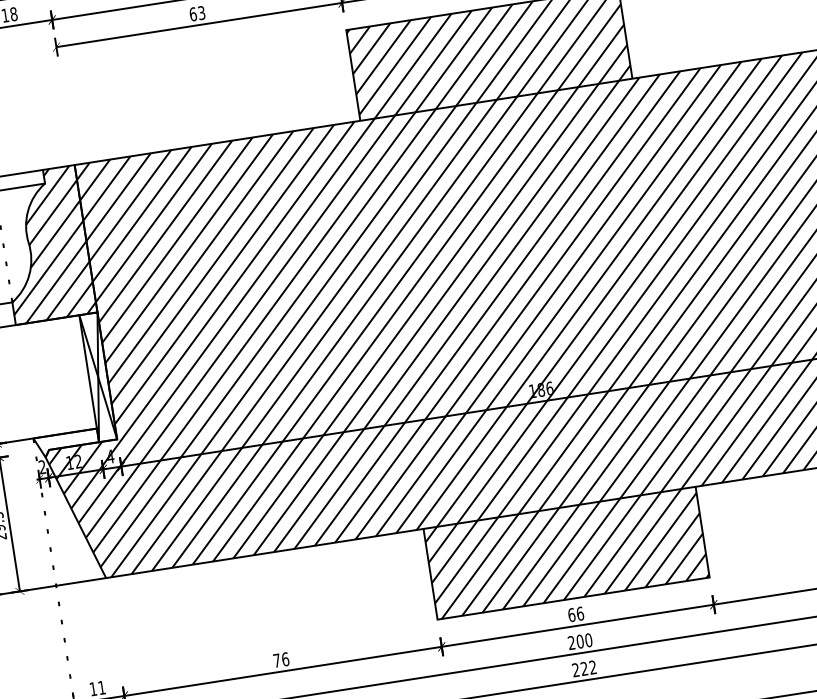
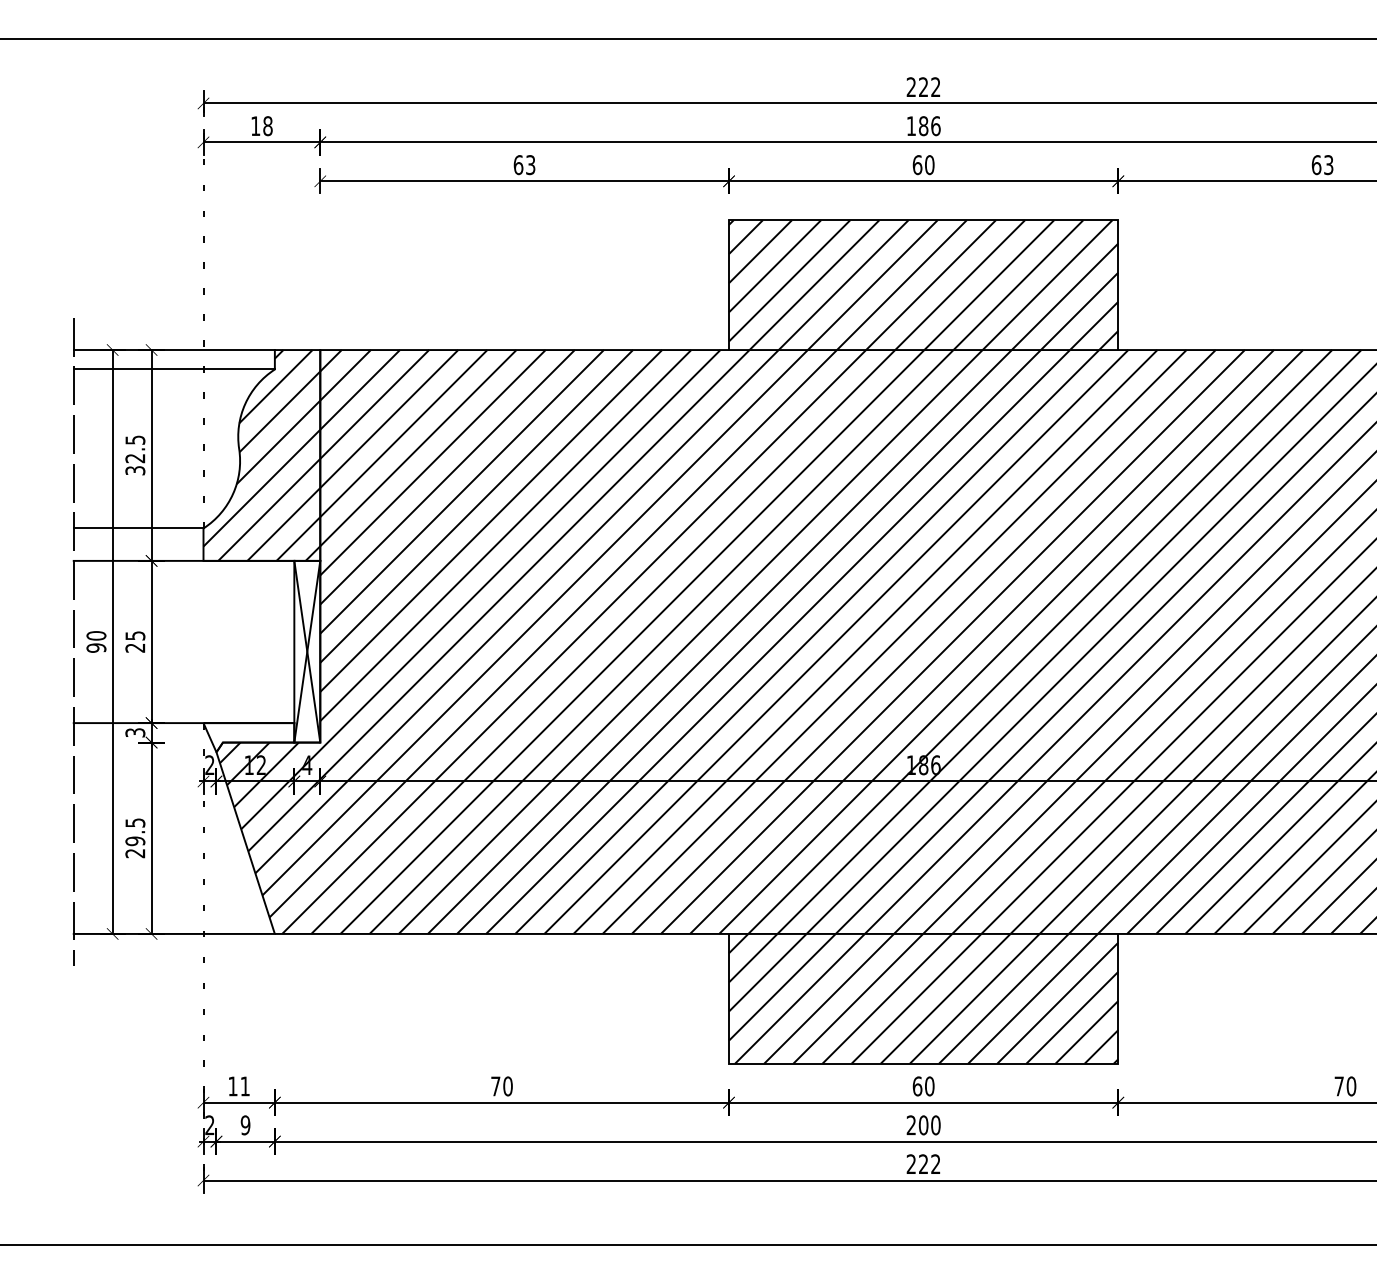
text: (580, 613) -> (929, 1086), 66 -> 60
text: (285, 659) -> (507, 1086), 76 -> 70

